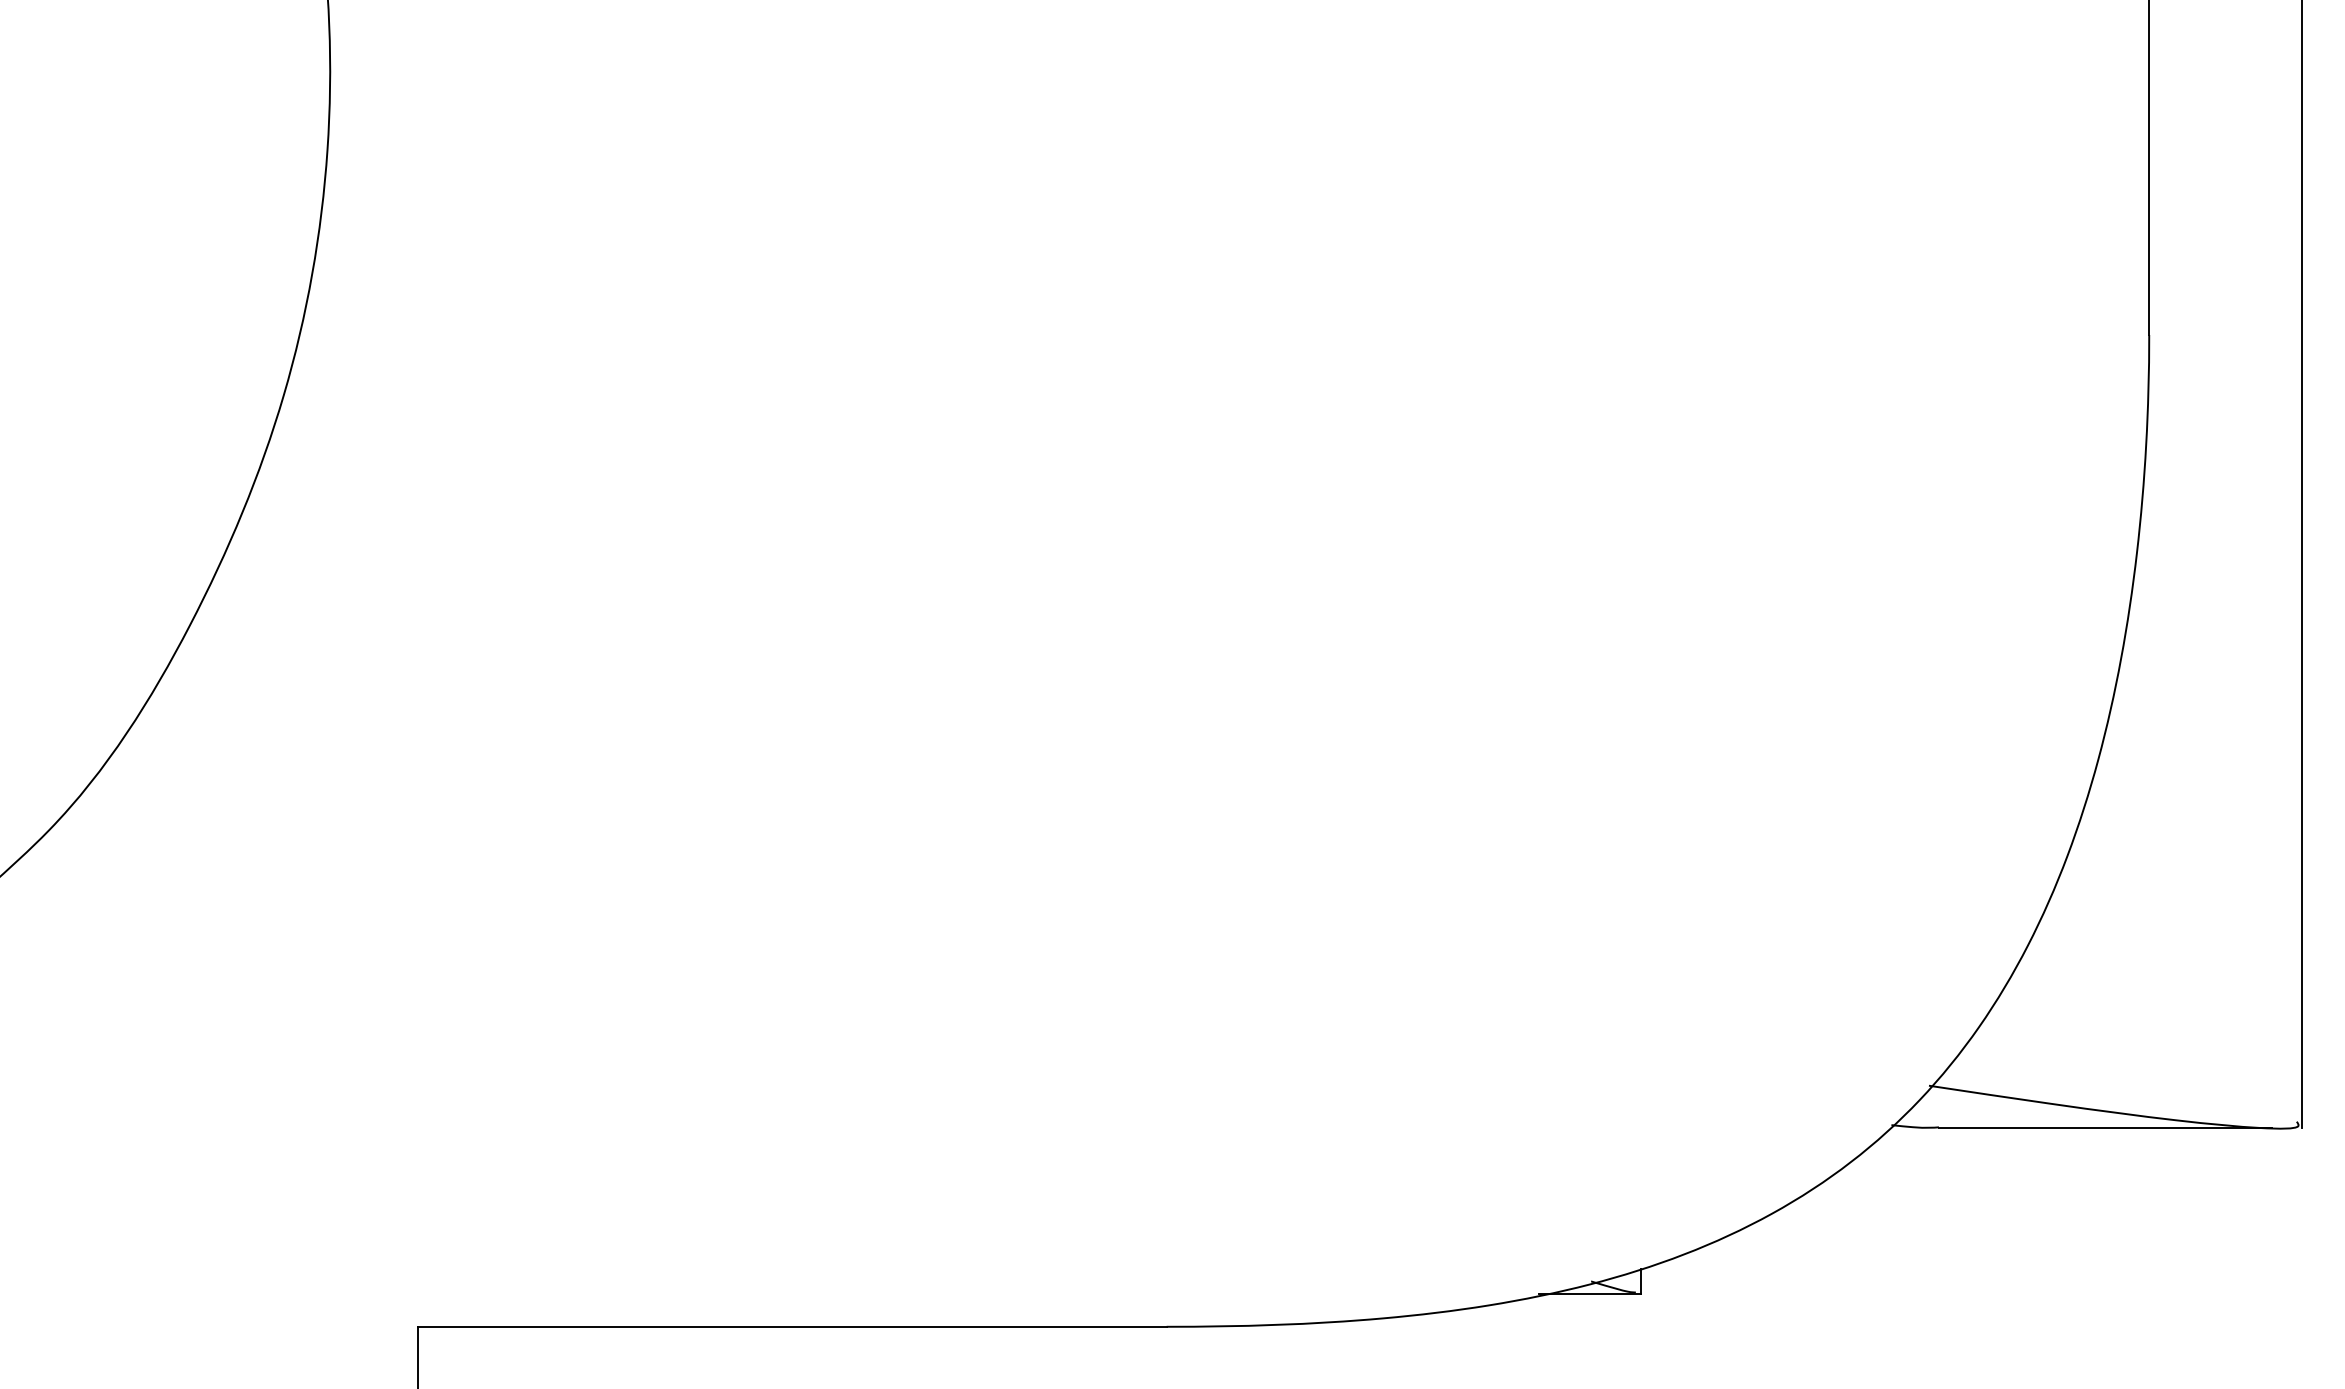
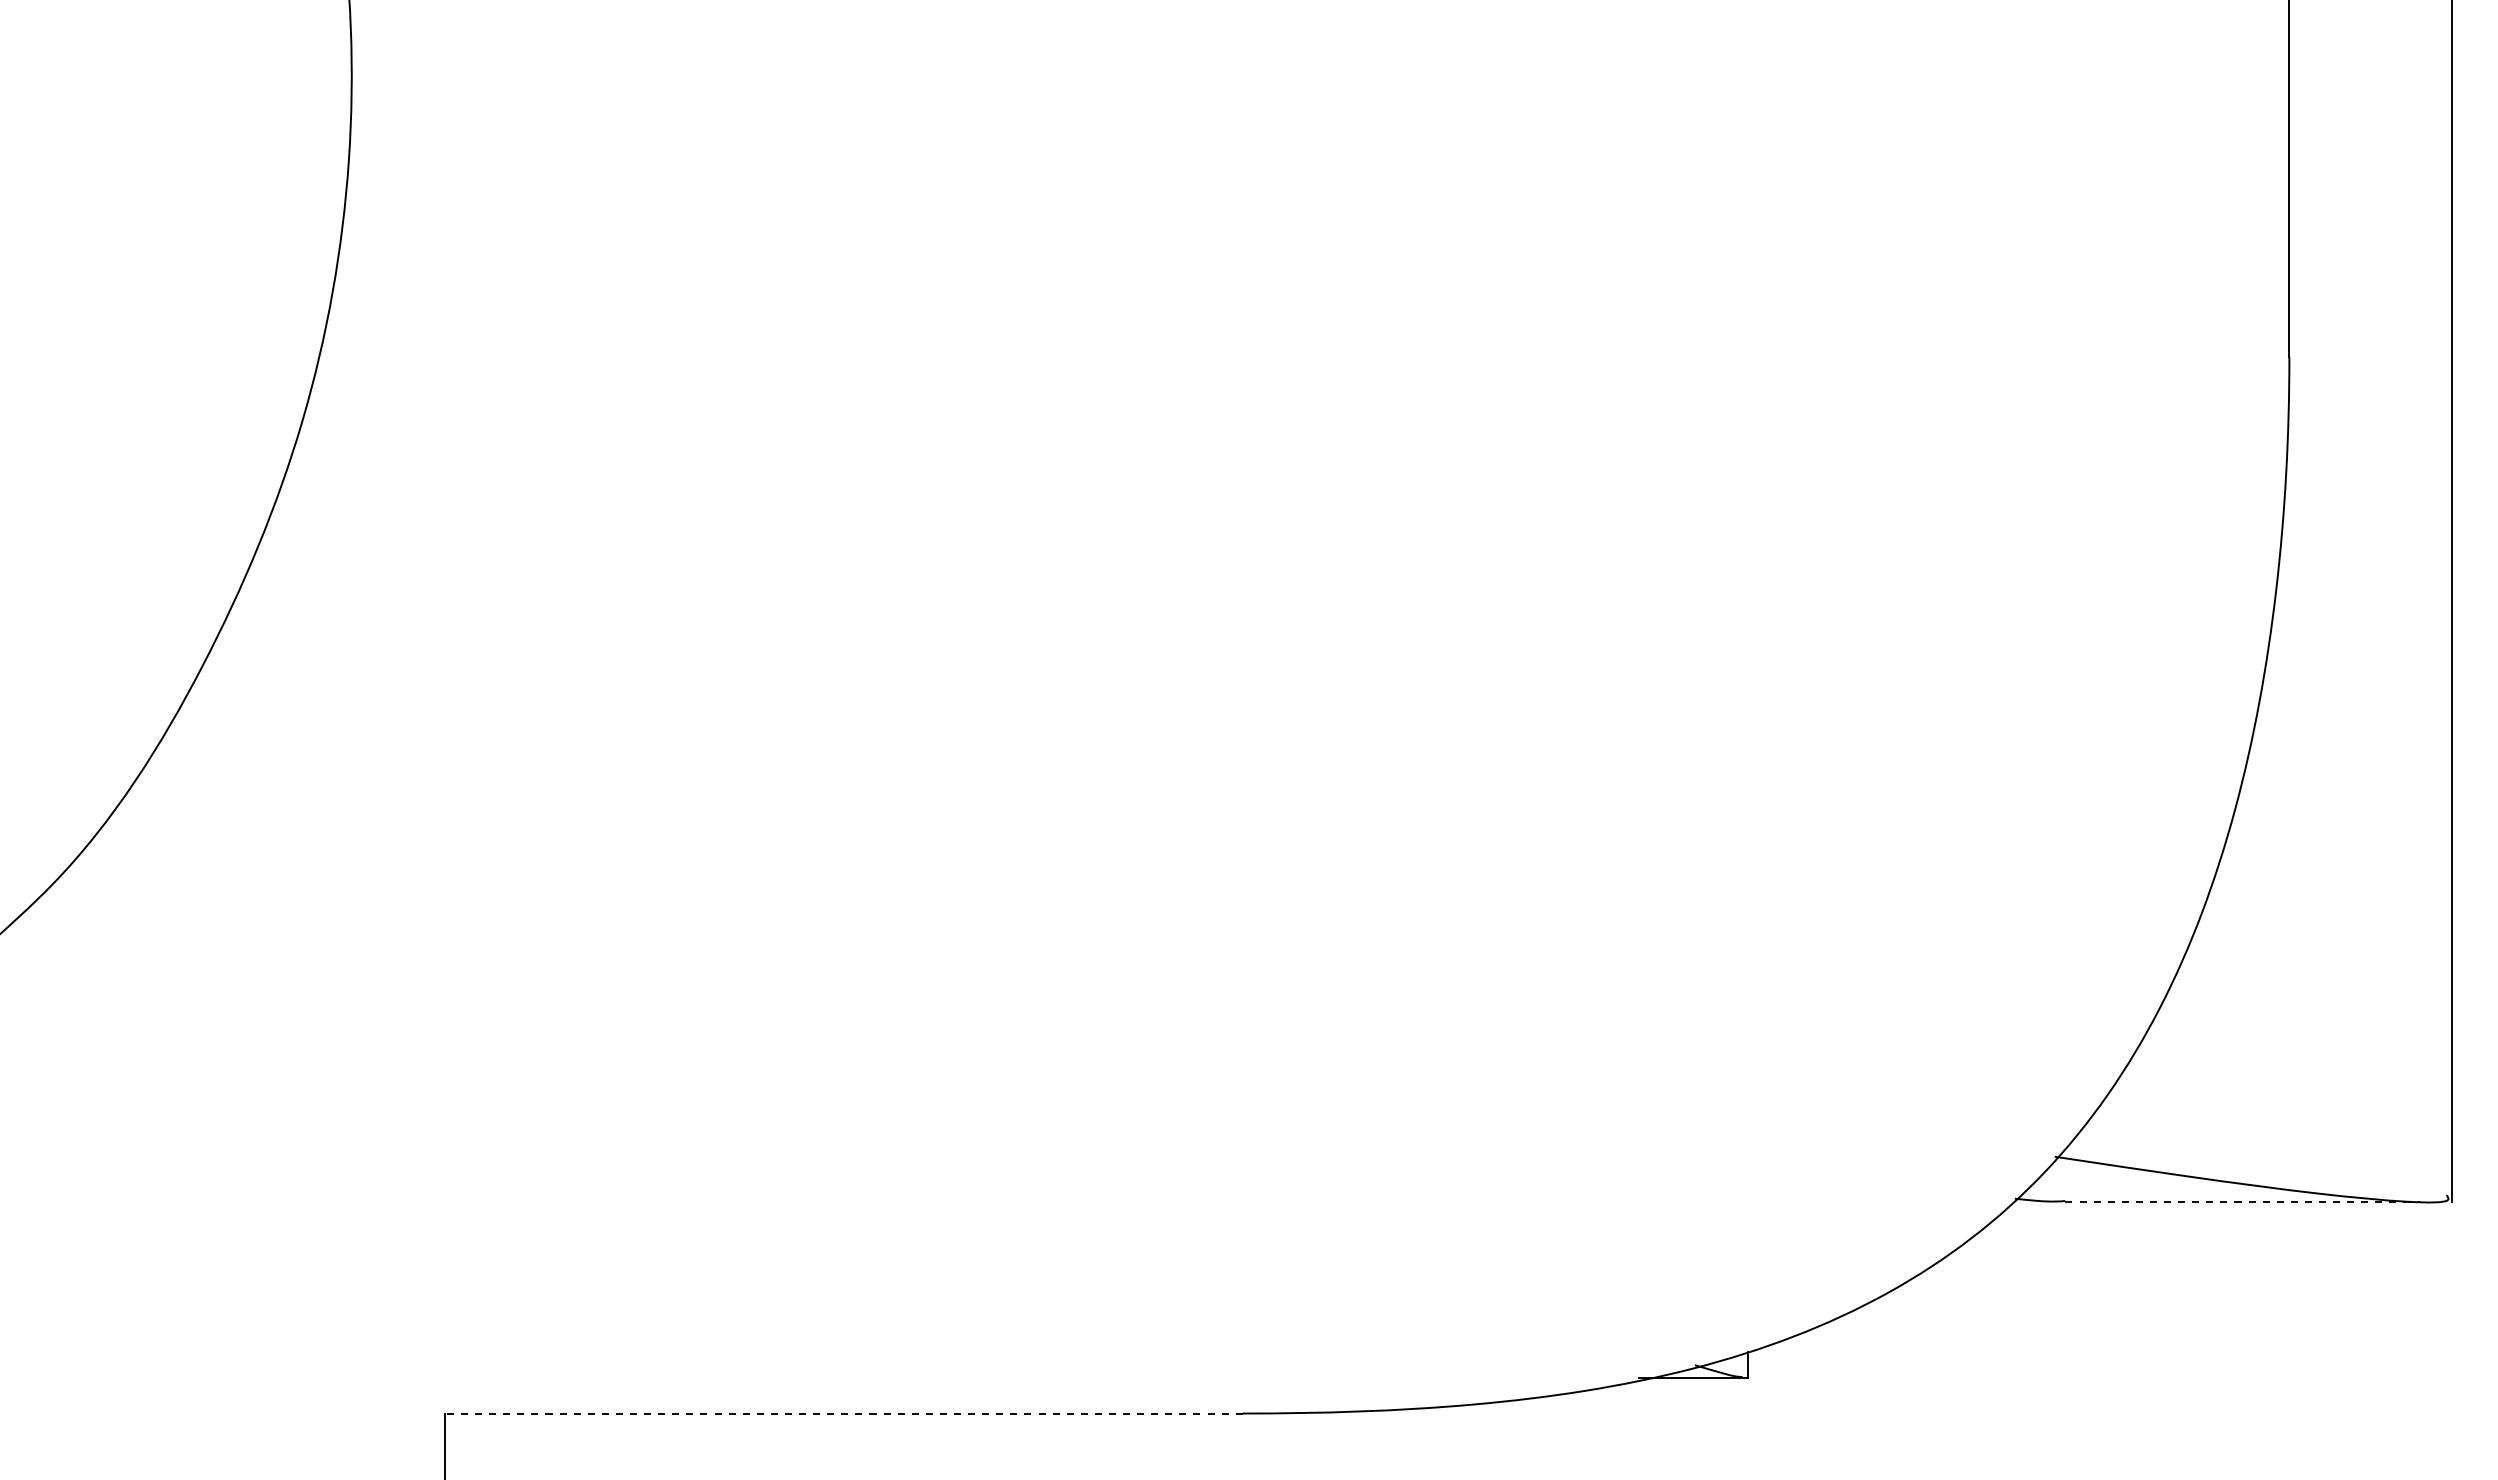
line: (2106, 1128) -> (2243, 1202), solid -> dashed
line: (791, 1326) -> (843, 1413), solid -> dashed

